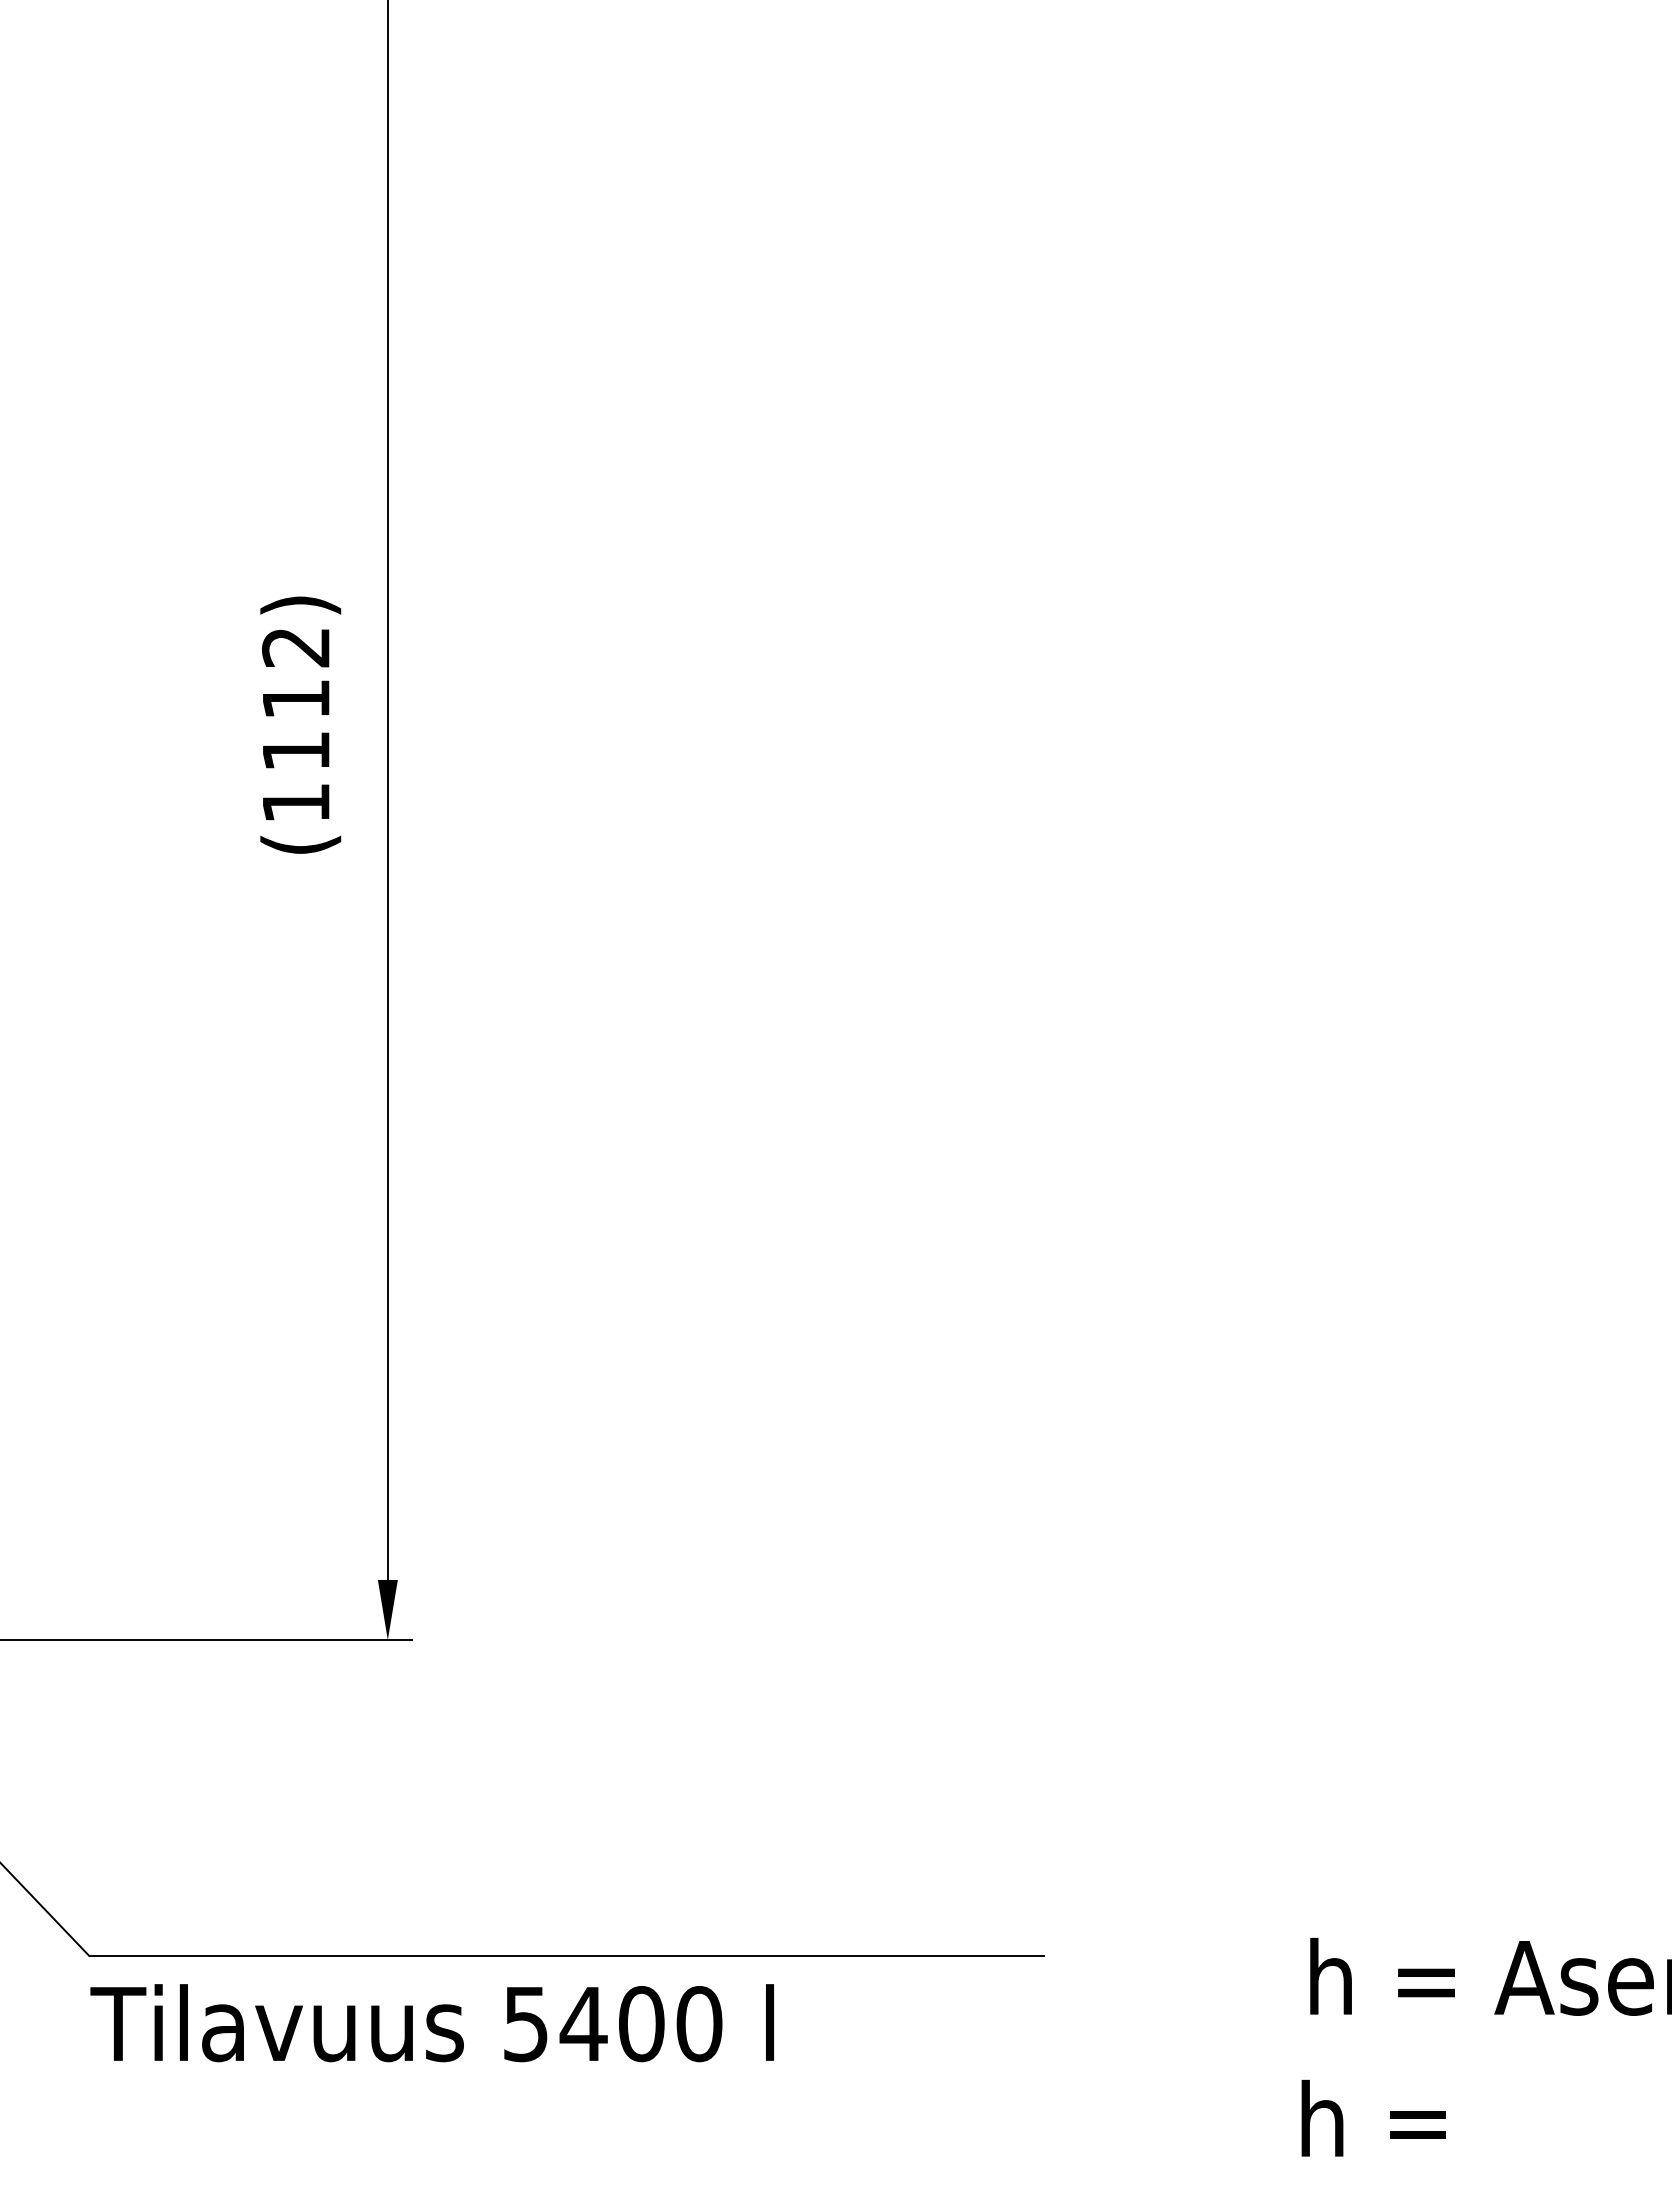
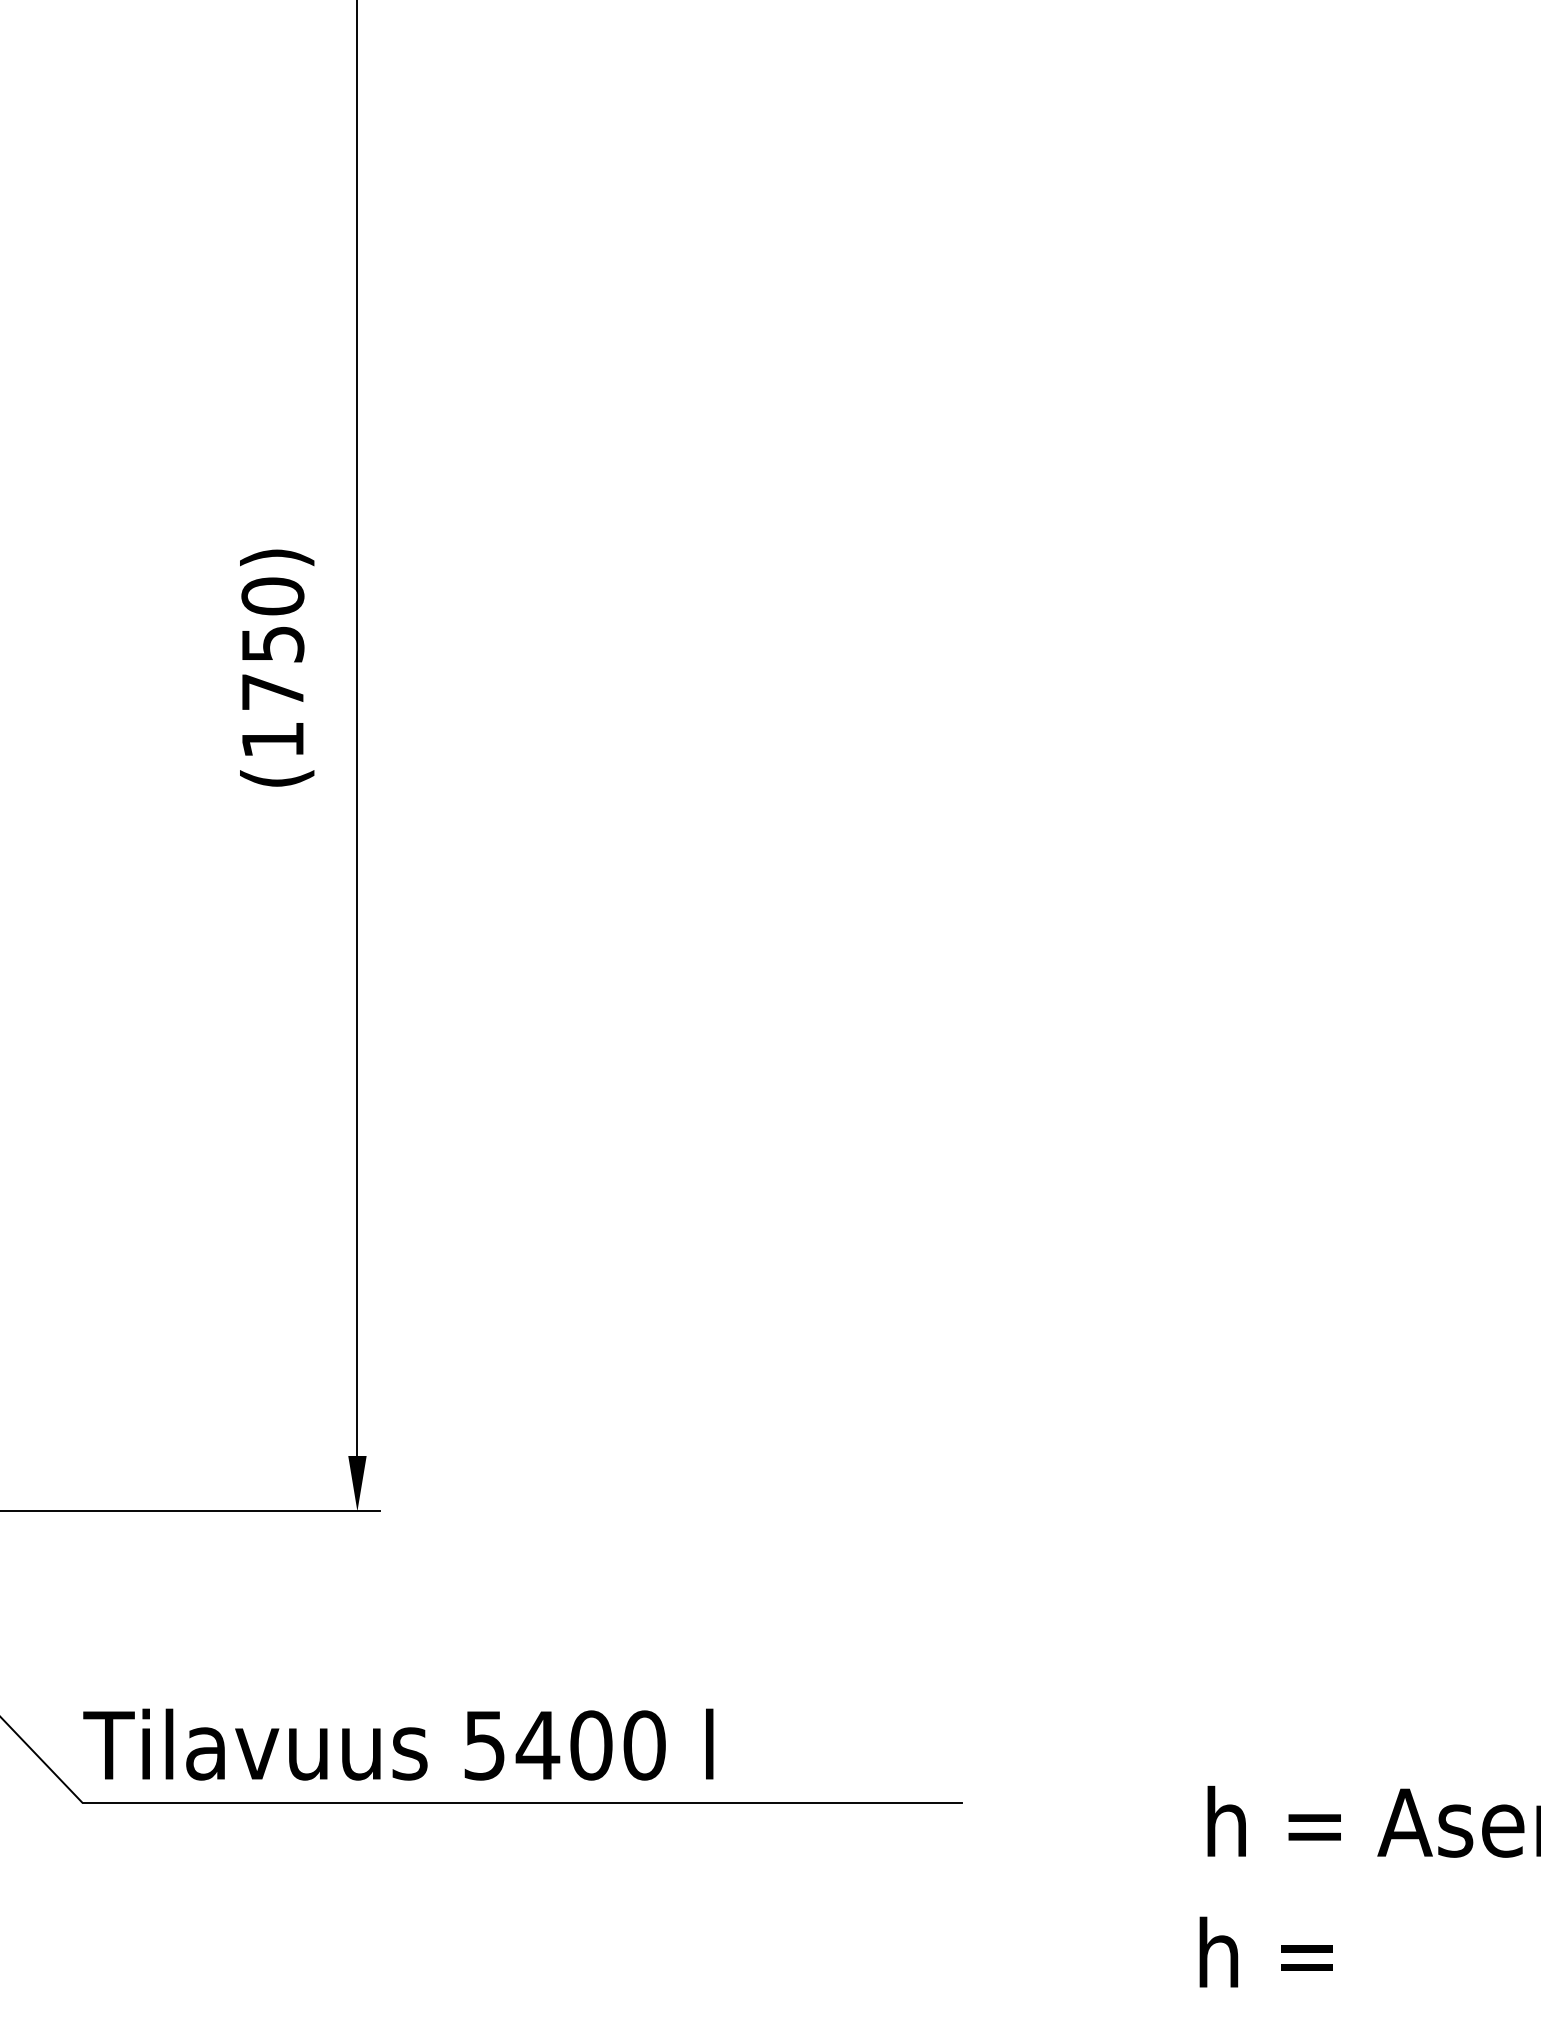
text: (296, 698) -> (273, 643), (1112) -> (1750)
text: (431, 2023) -> (397, 1744), moved

